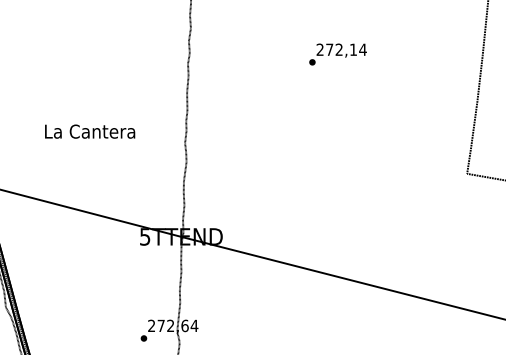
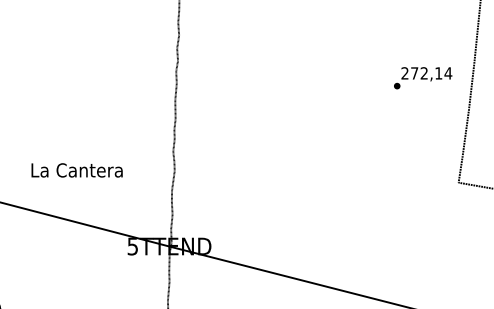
text: (337, 54) -> (422, 78), moved
text: (90, 131) -> (77, 170), moved

